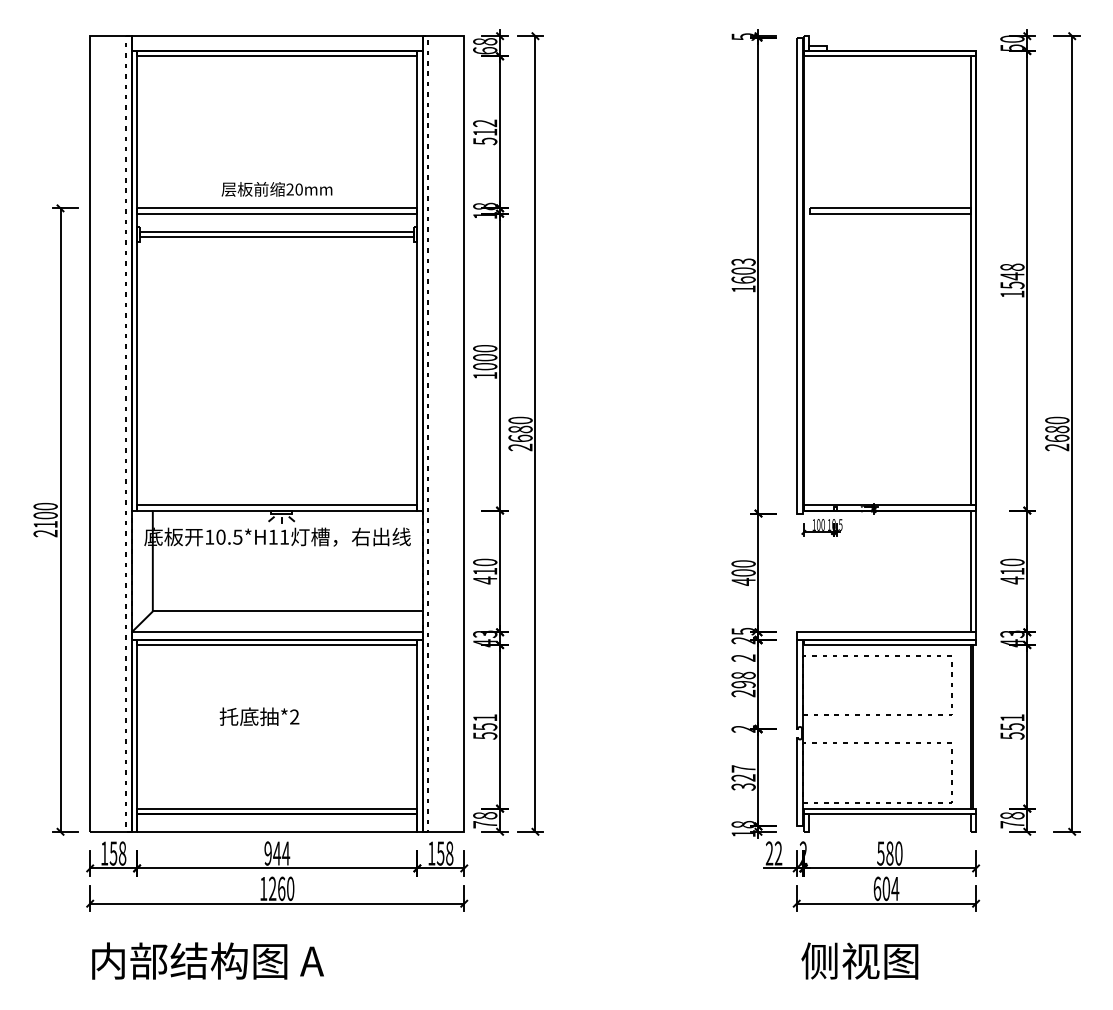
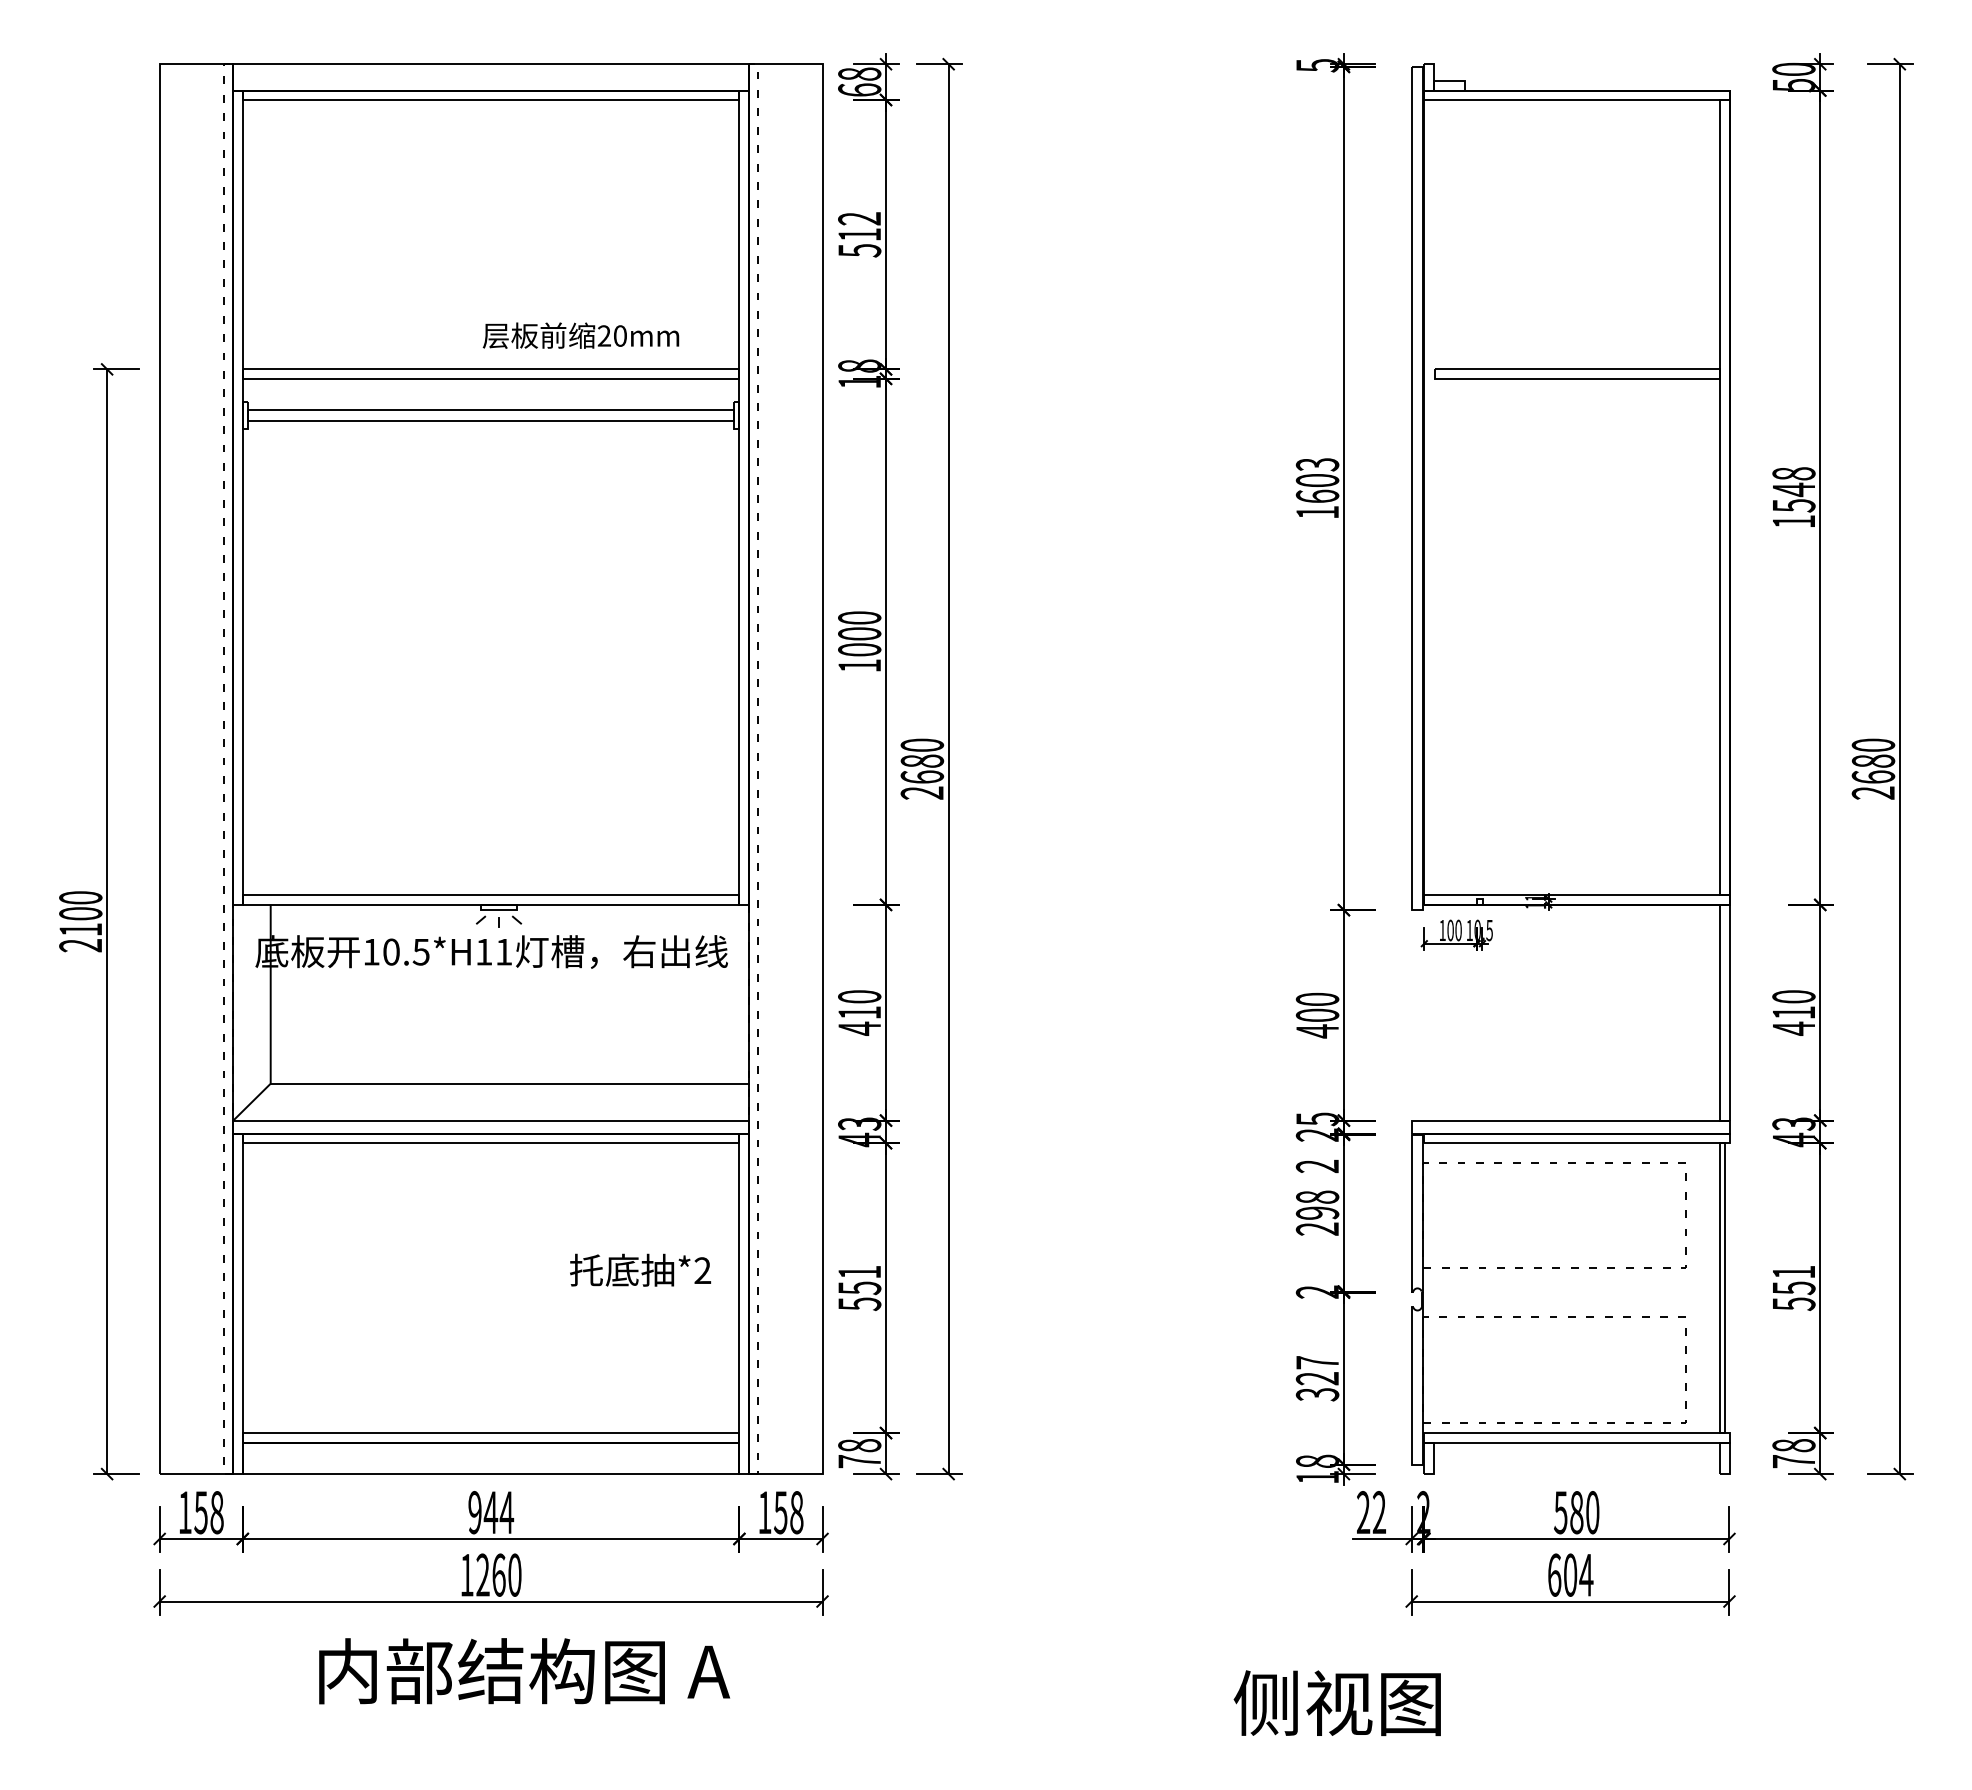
text: (276, 189) -> (580, 335), moved
text: (259, 716) -> (640, 1269), moved
text: (207, 960) -> (523, 1670), moved
text: (859, 960) -> (1336, 1702), moved

